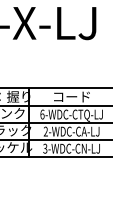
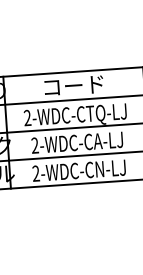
text: (42, 114) -> (27, 117), 6-WDC-CTQ-LJ -> 2-WDC-CTQ-LJ
text: (45, 149) -> (36, 174), 3-WDC-CN-LJ -> 2-WDC-CN-LJ

